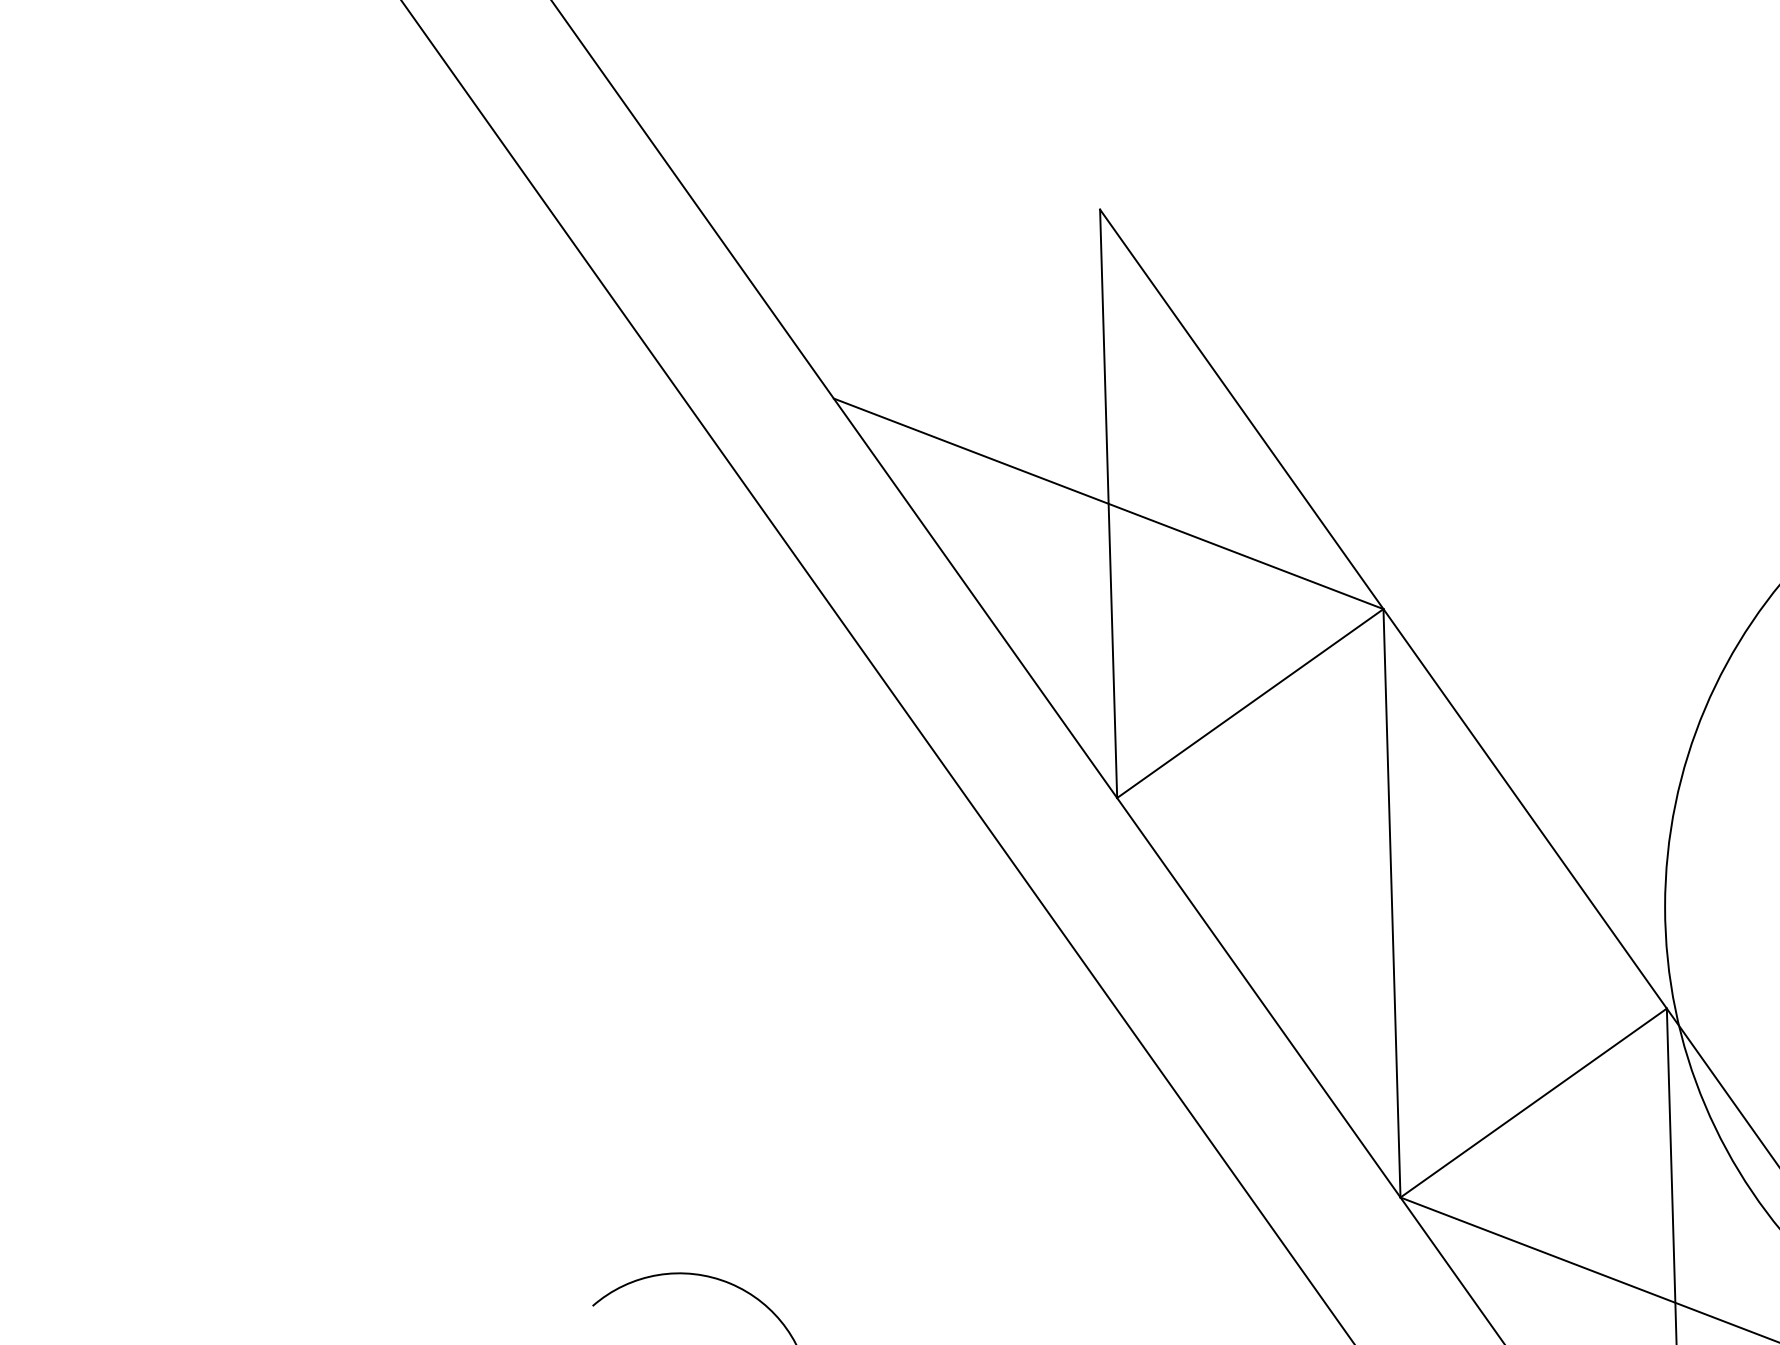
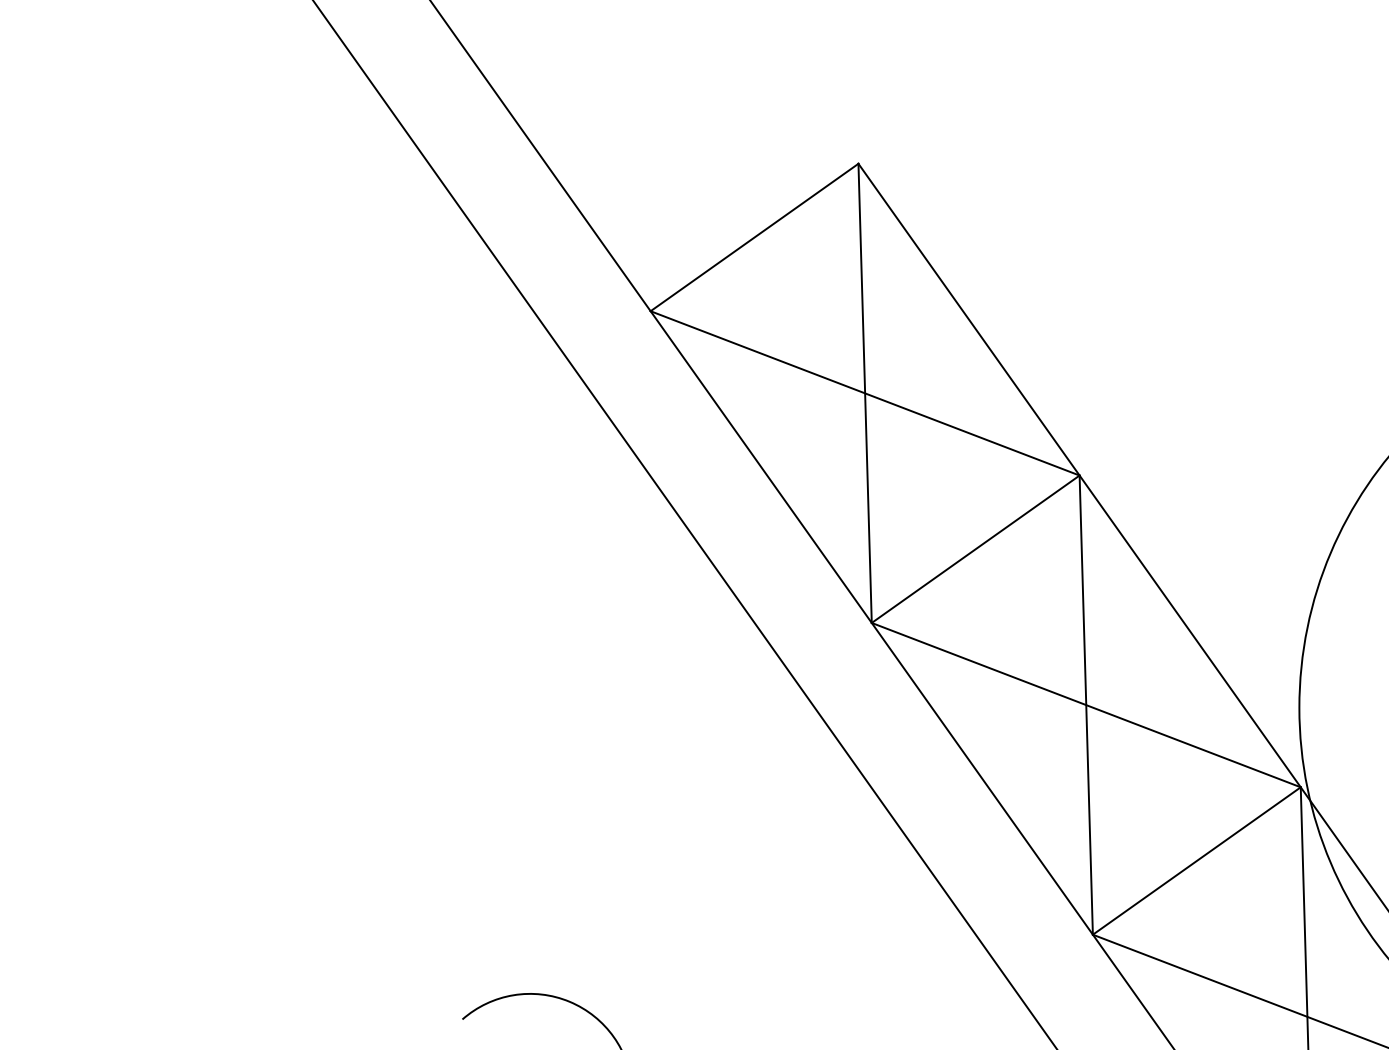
line: (966, 303) -> (754, 237), added
line: (1391, 903) -> (1085, 705), added

